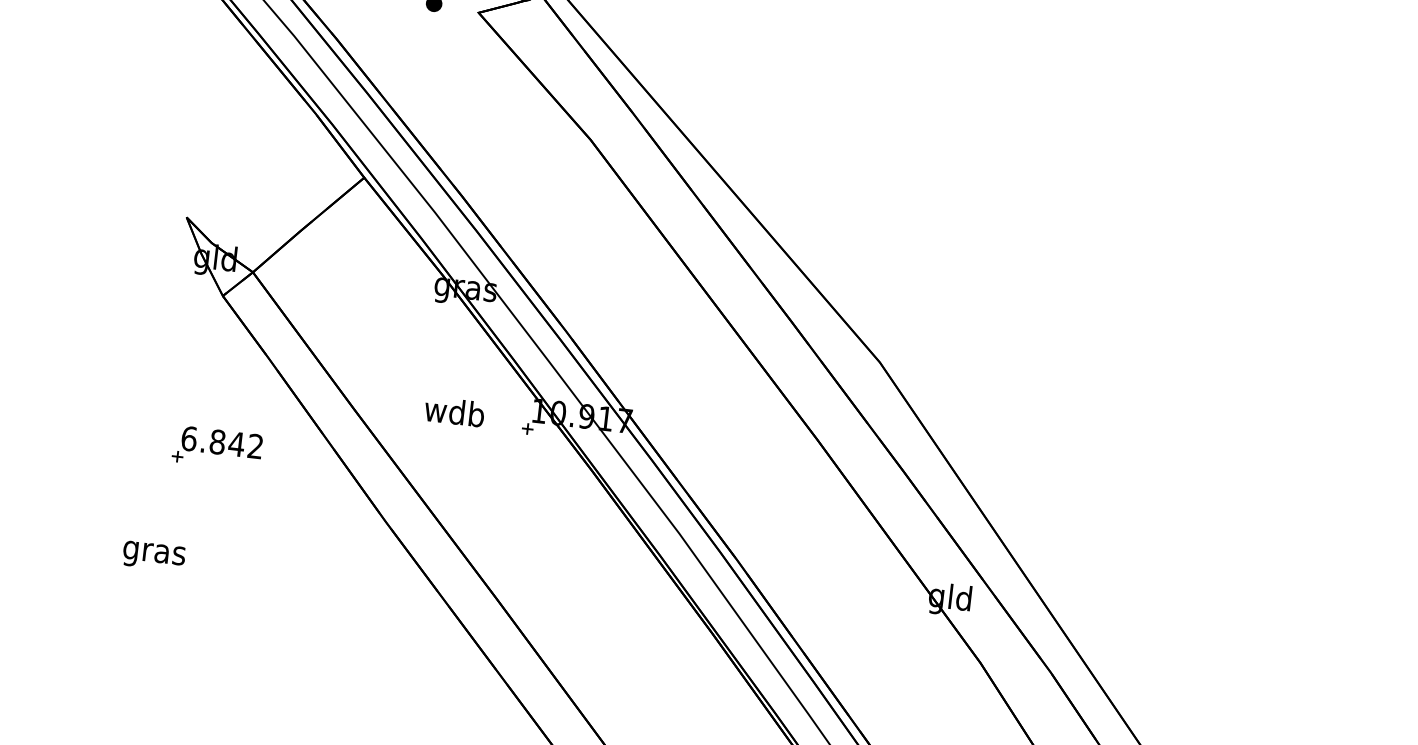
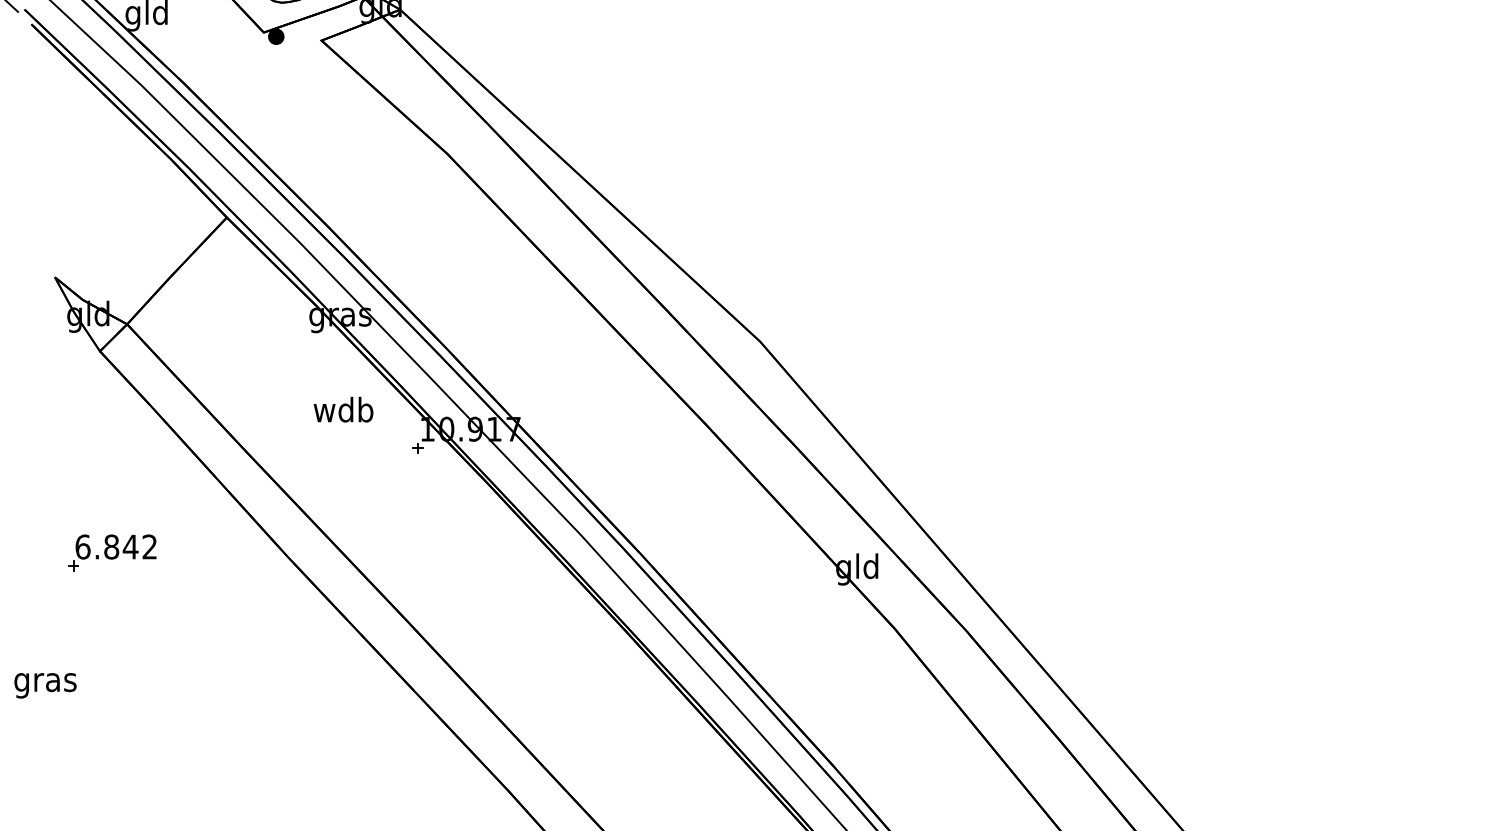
text: (454, 411) -> (343, 409), moved
part: (217, 447) -> (112, 552), moved
text: (154, 556) -> (45, 685), moved

